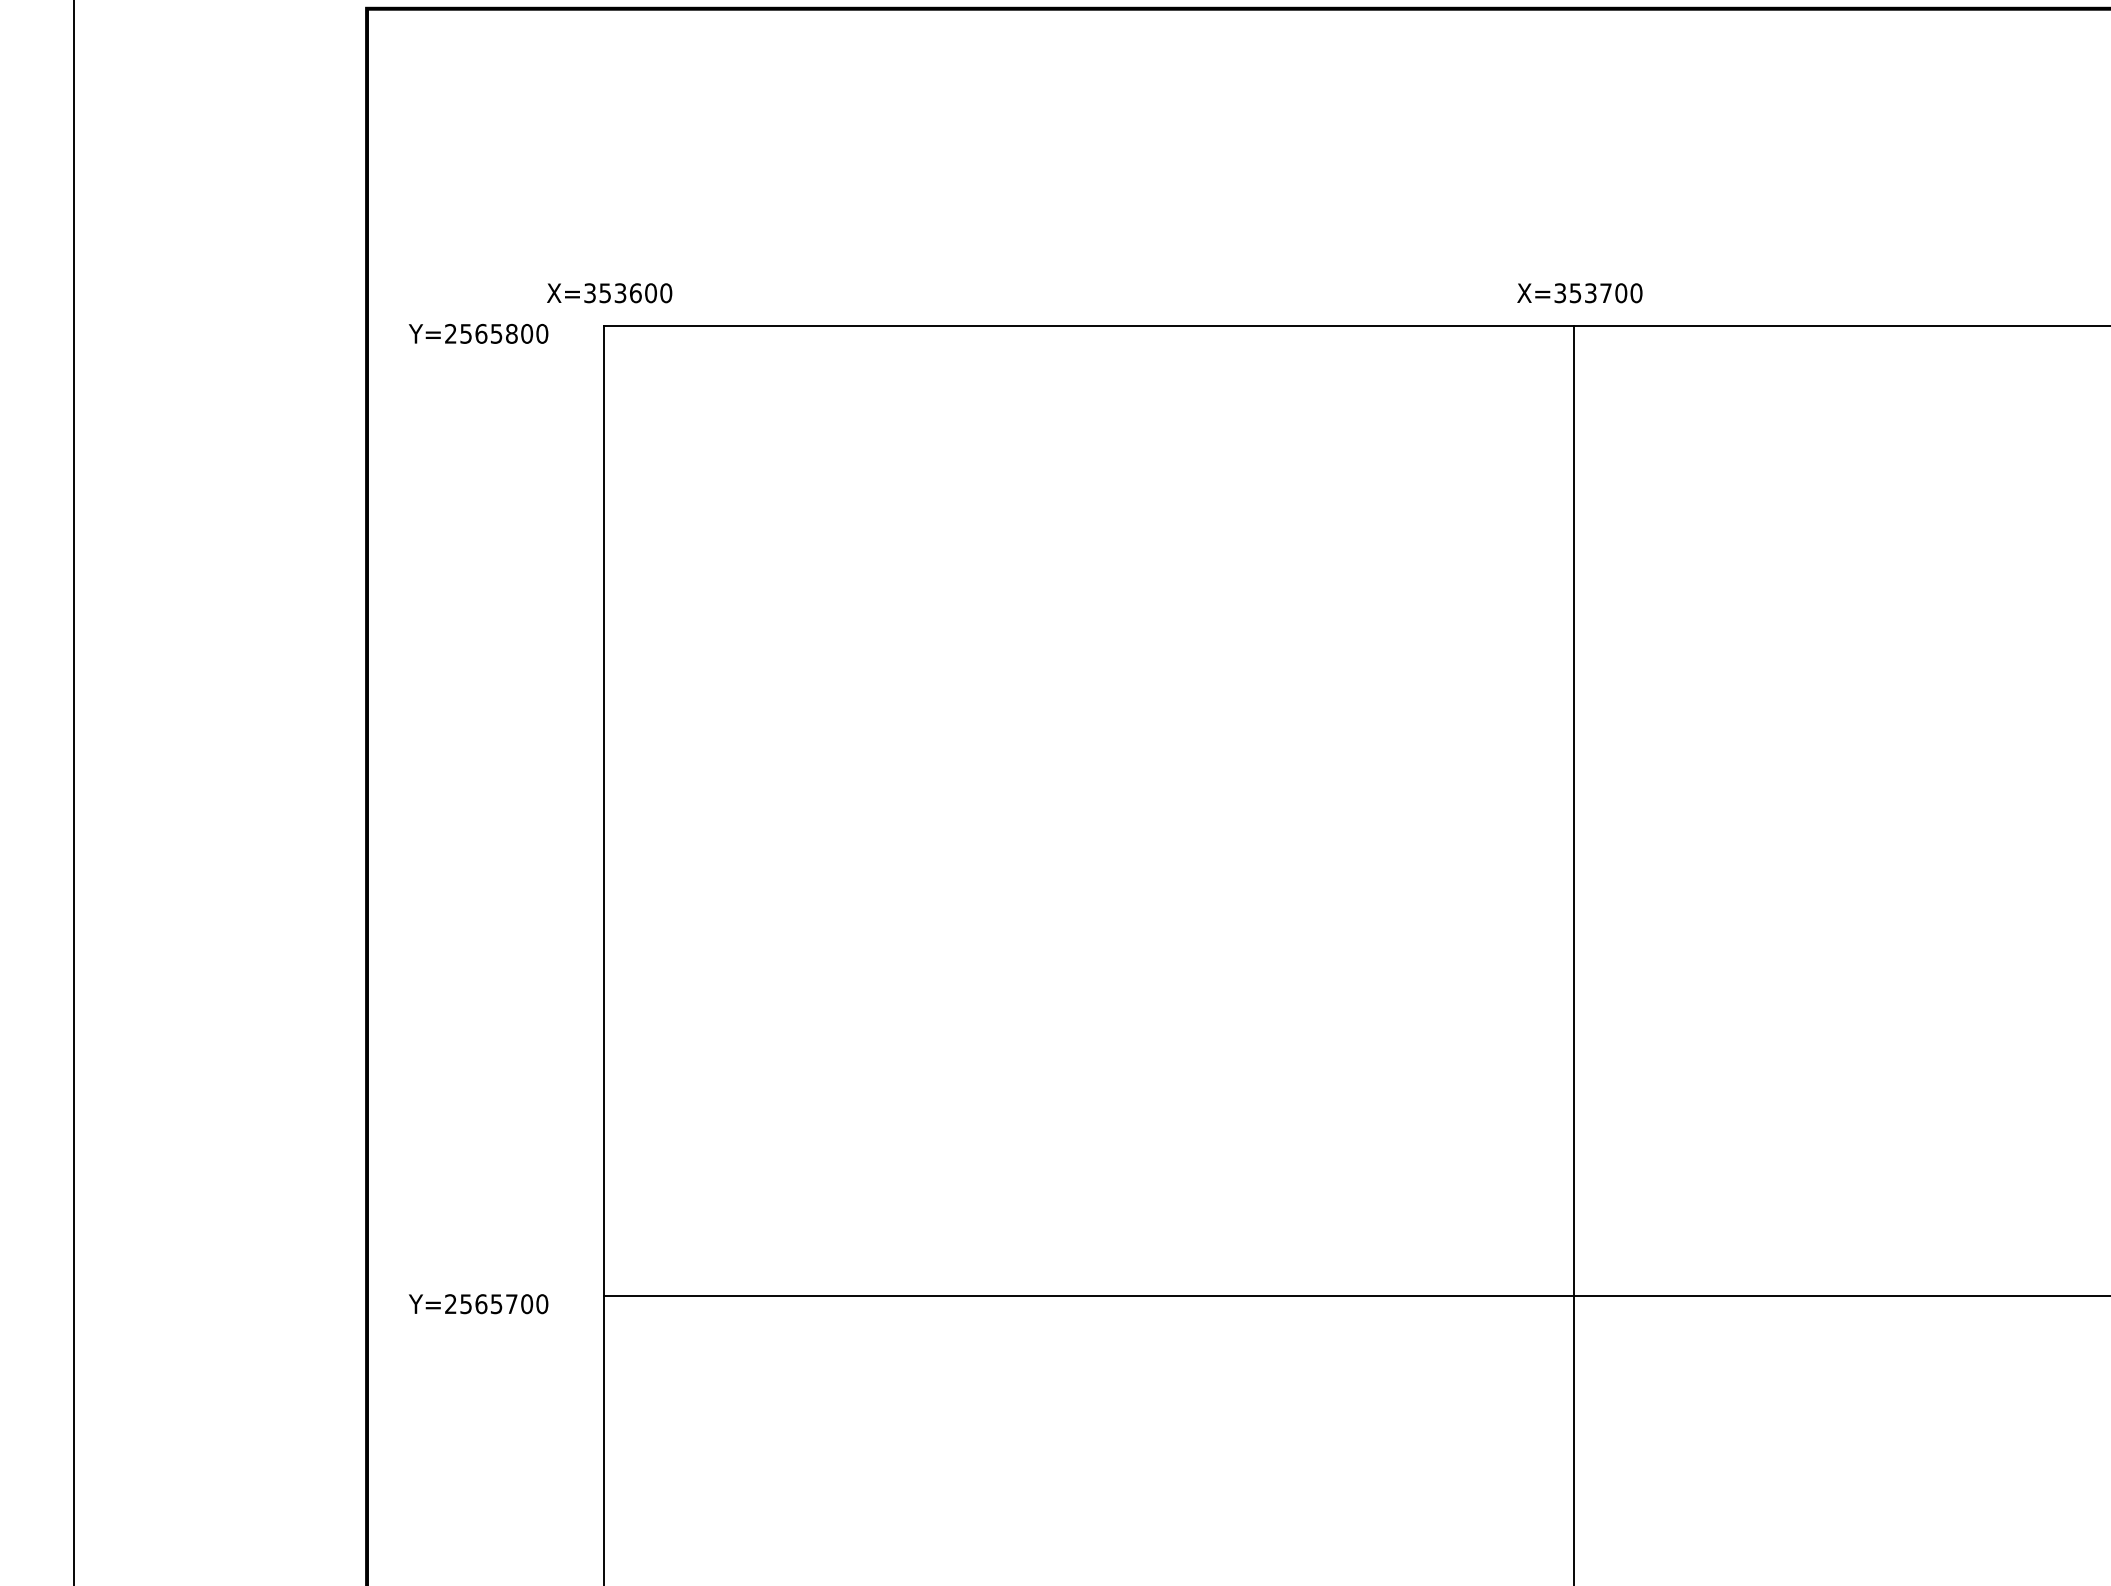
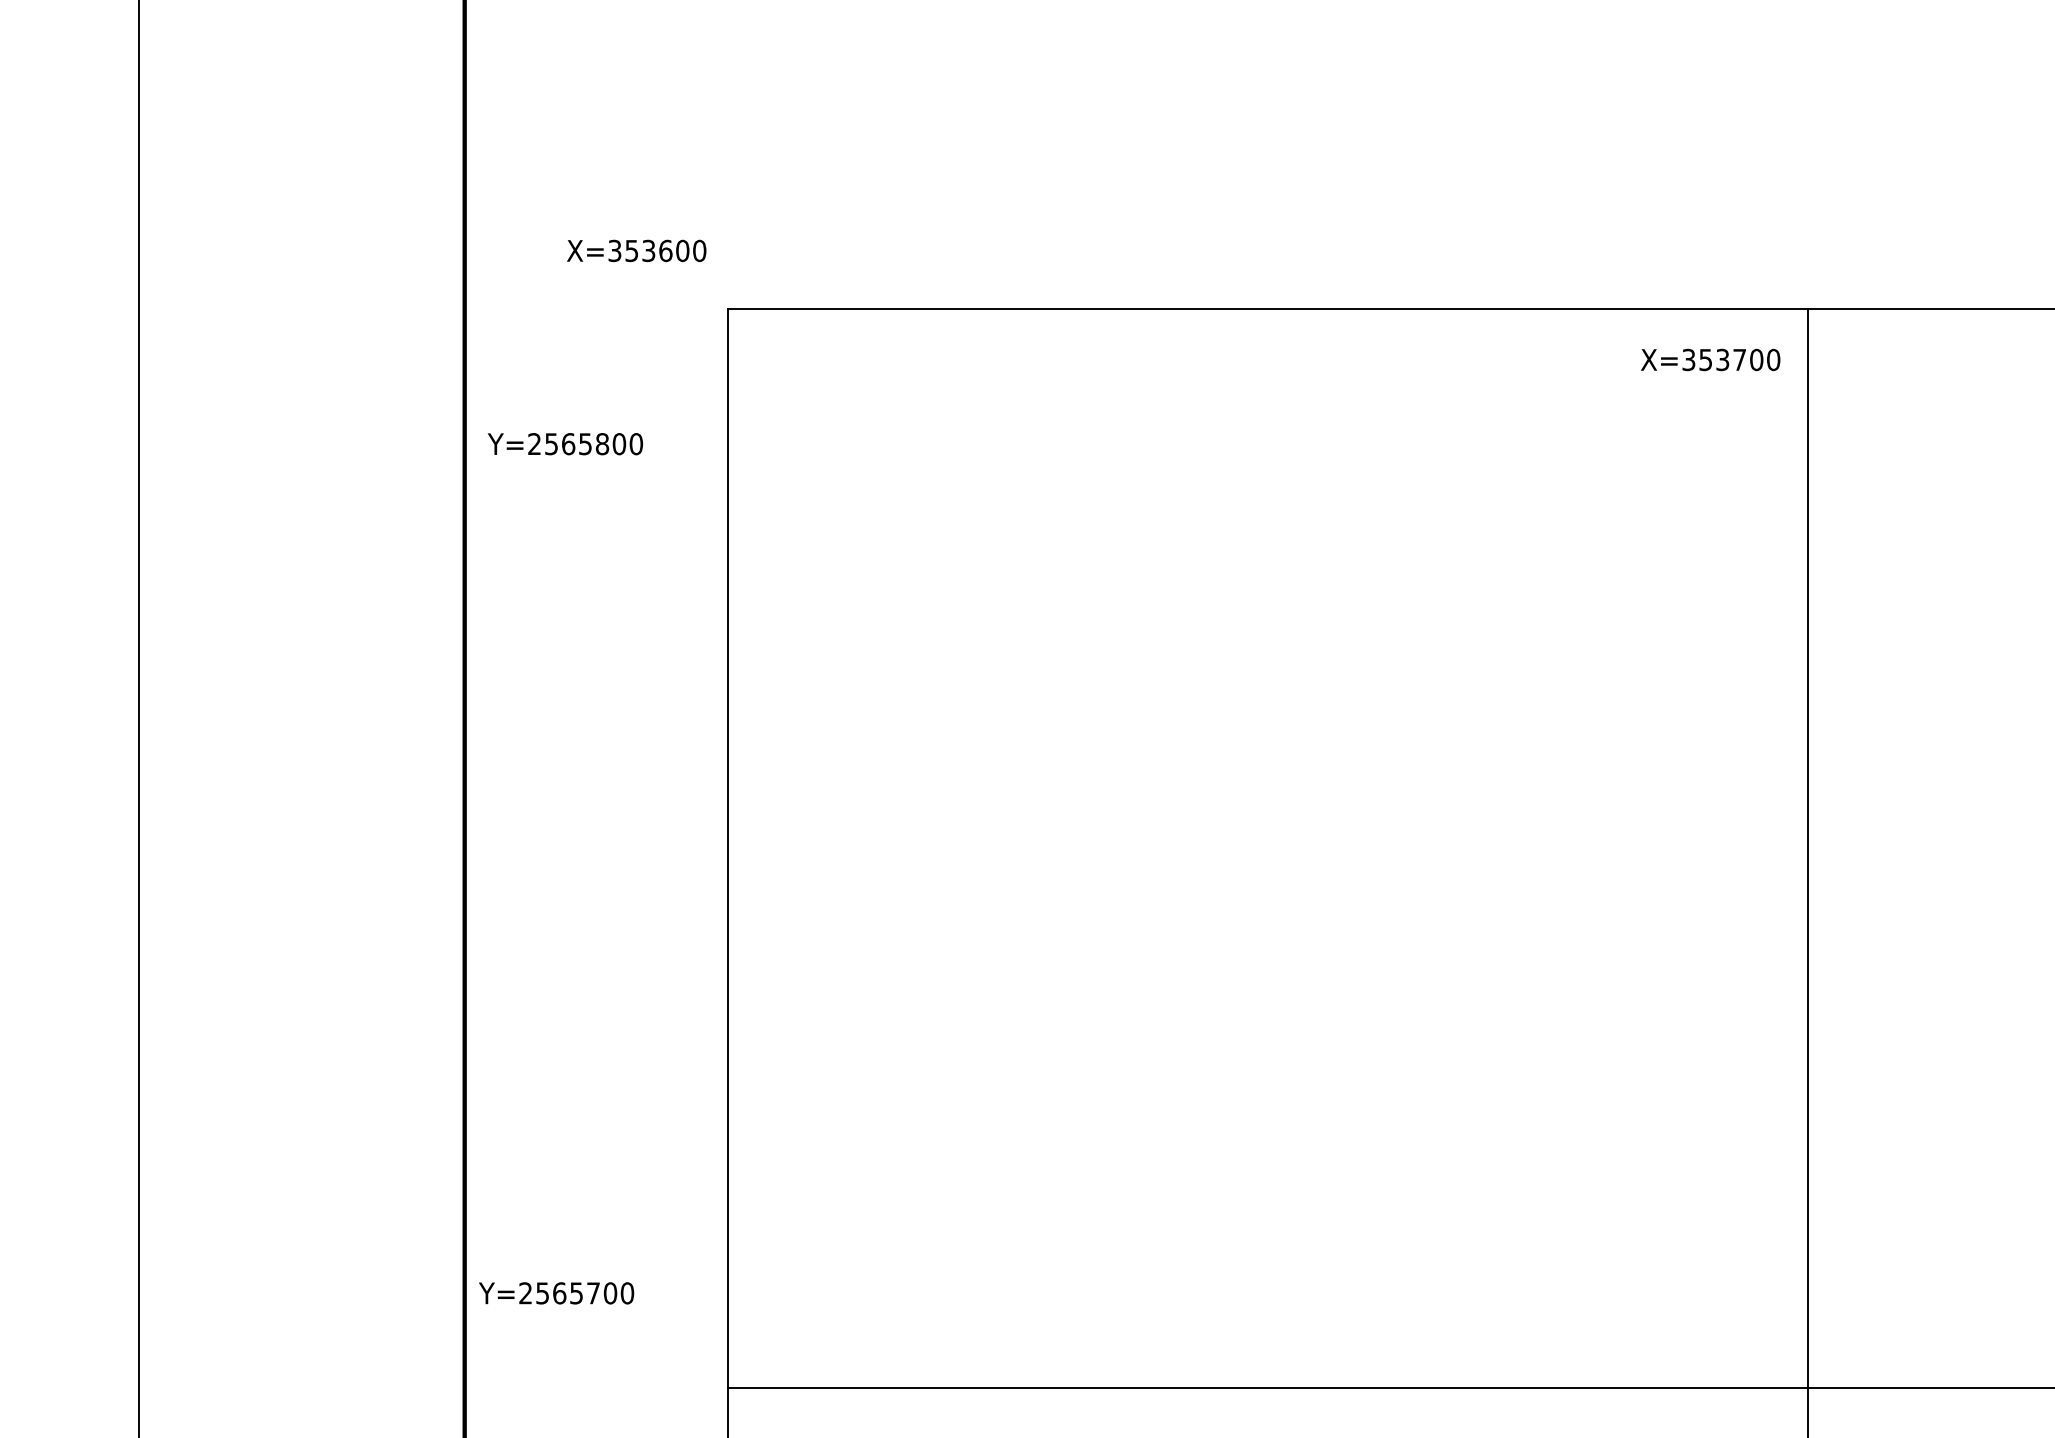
text: (609, 293) -> (636, 251), moved
text: (1579, 293) -> (1710, 360), moved
text: (478, 333) -> (565, 443), moved
text: (478, 1304) -> (556, 1293), moved

